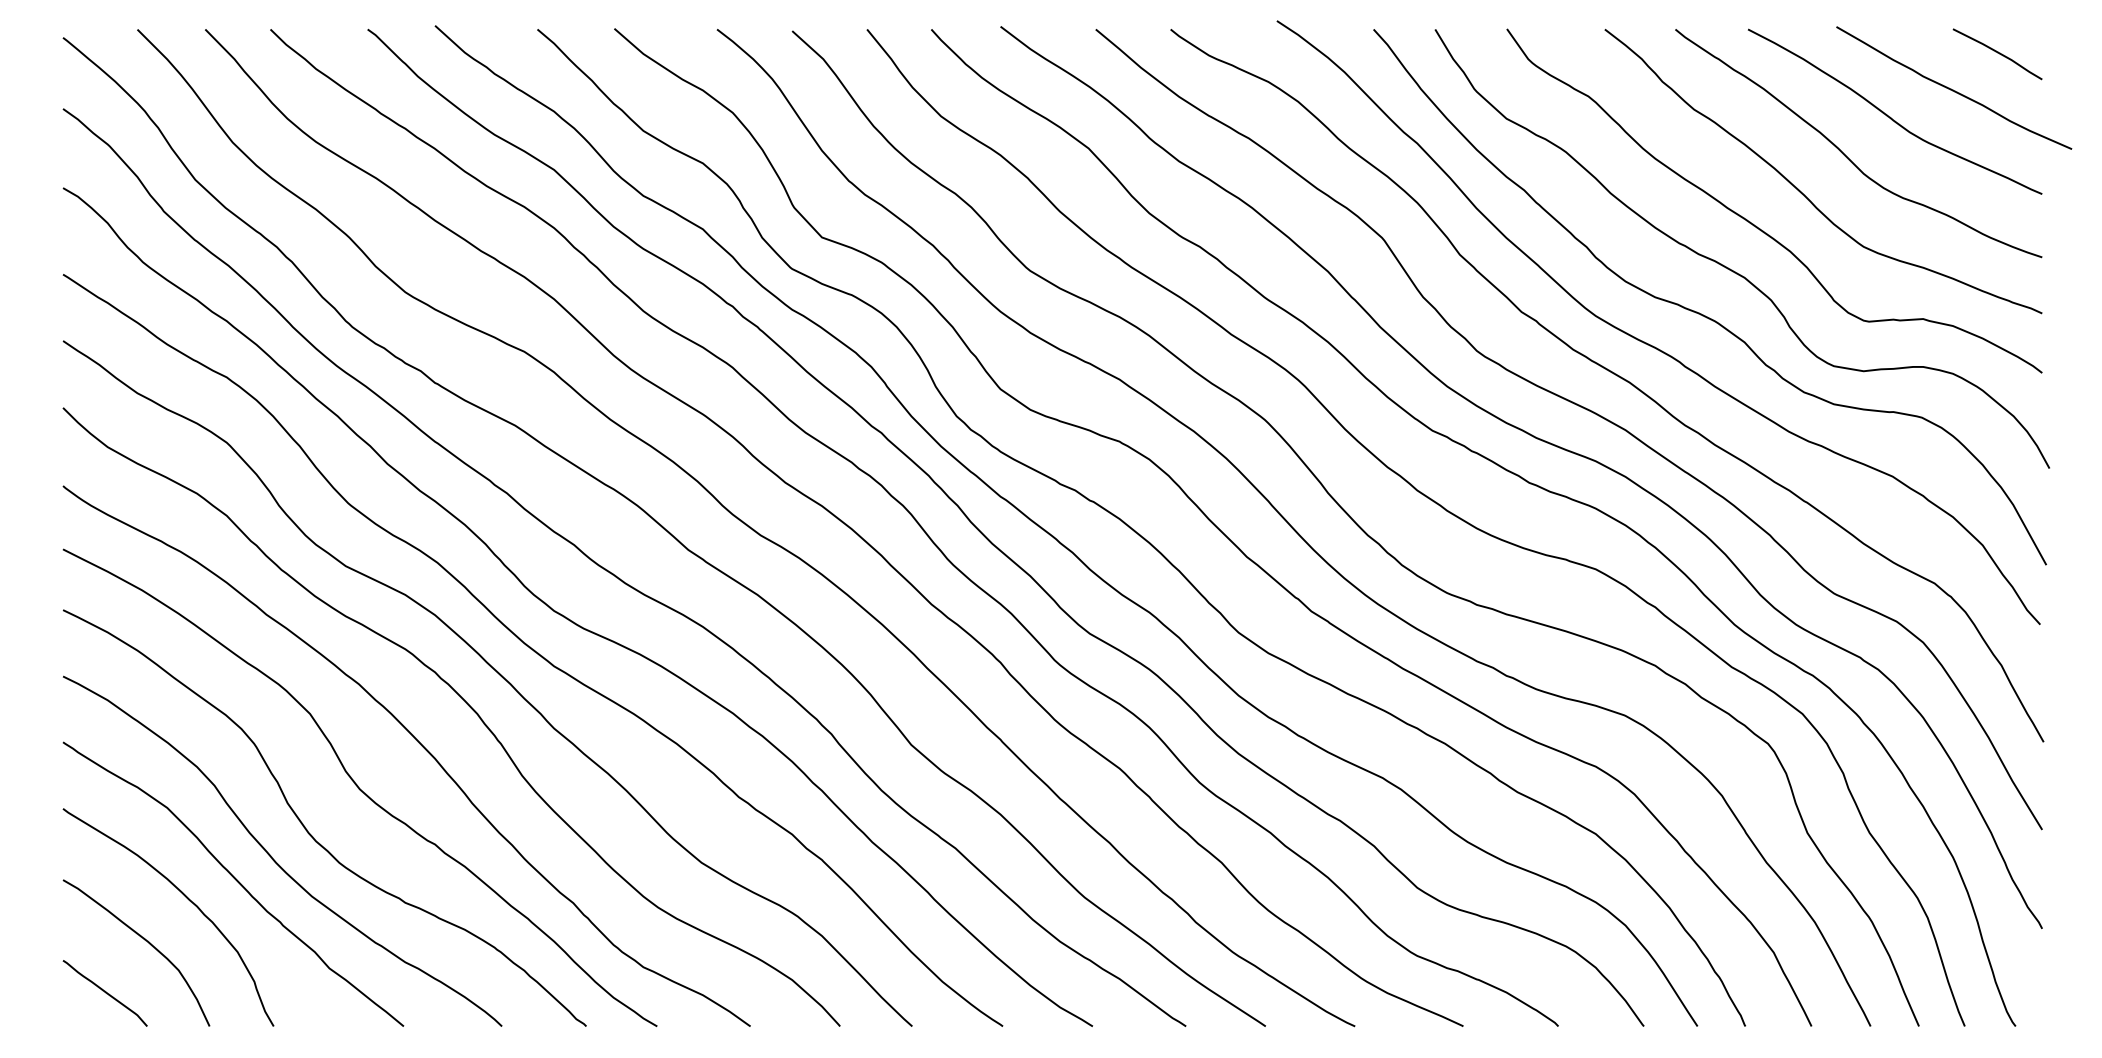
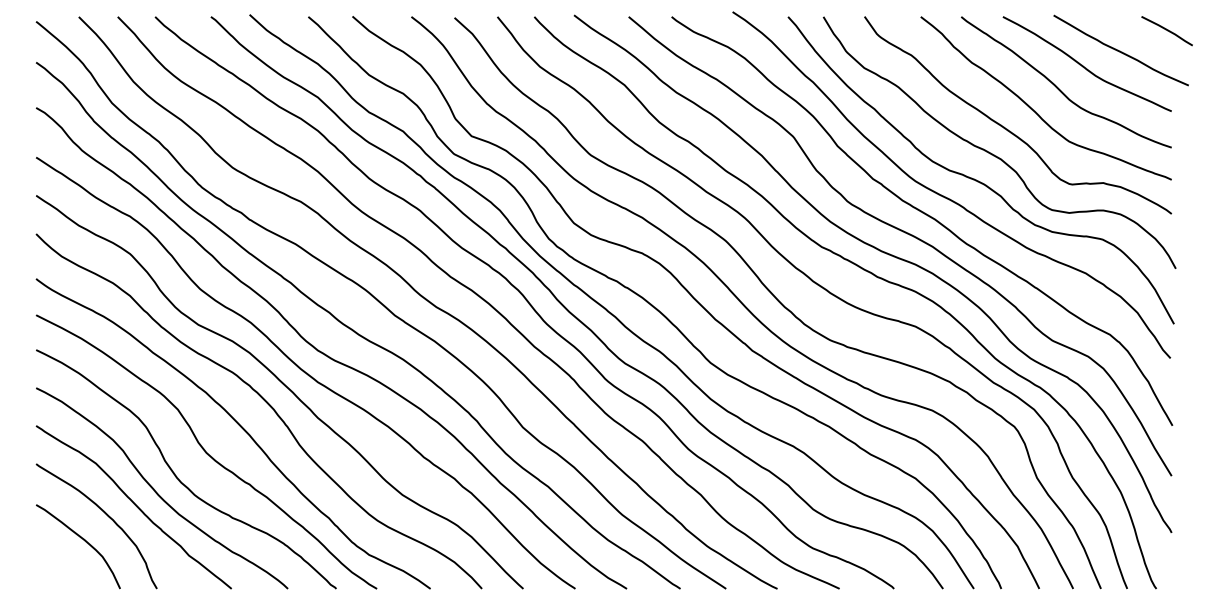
line: (1996, 53) -> (1166, 30), moved
curve: (105, 992) -> (60, 569), removed

